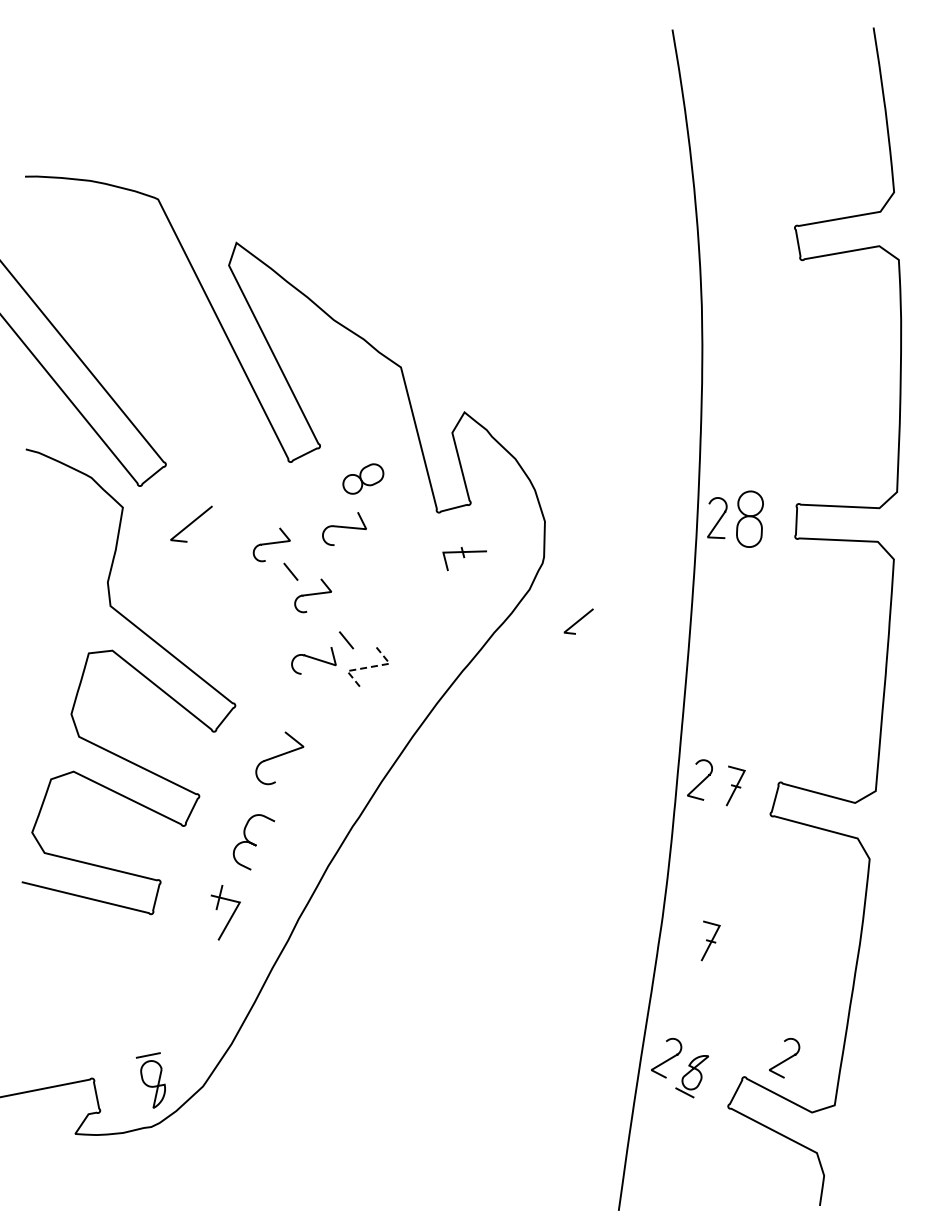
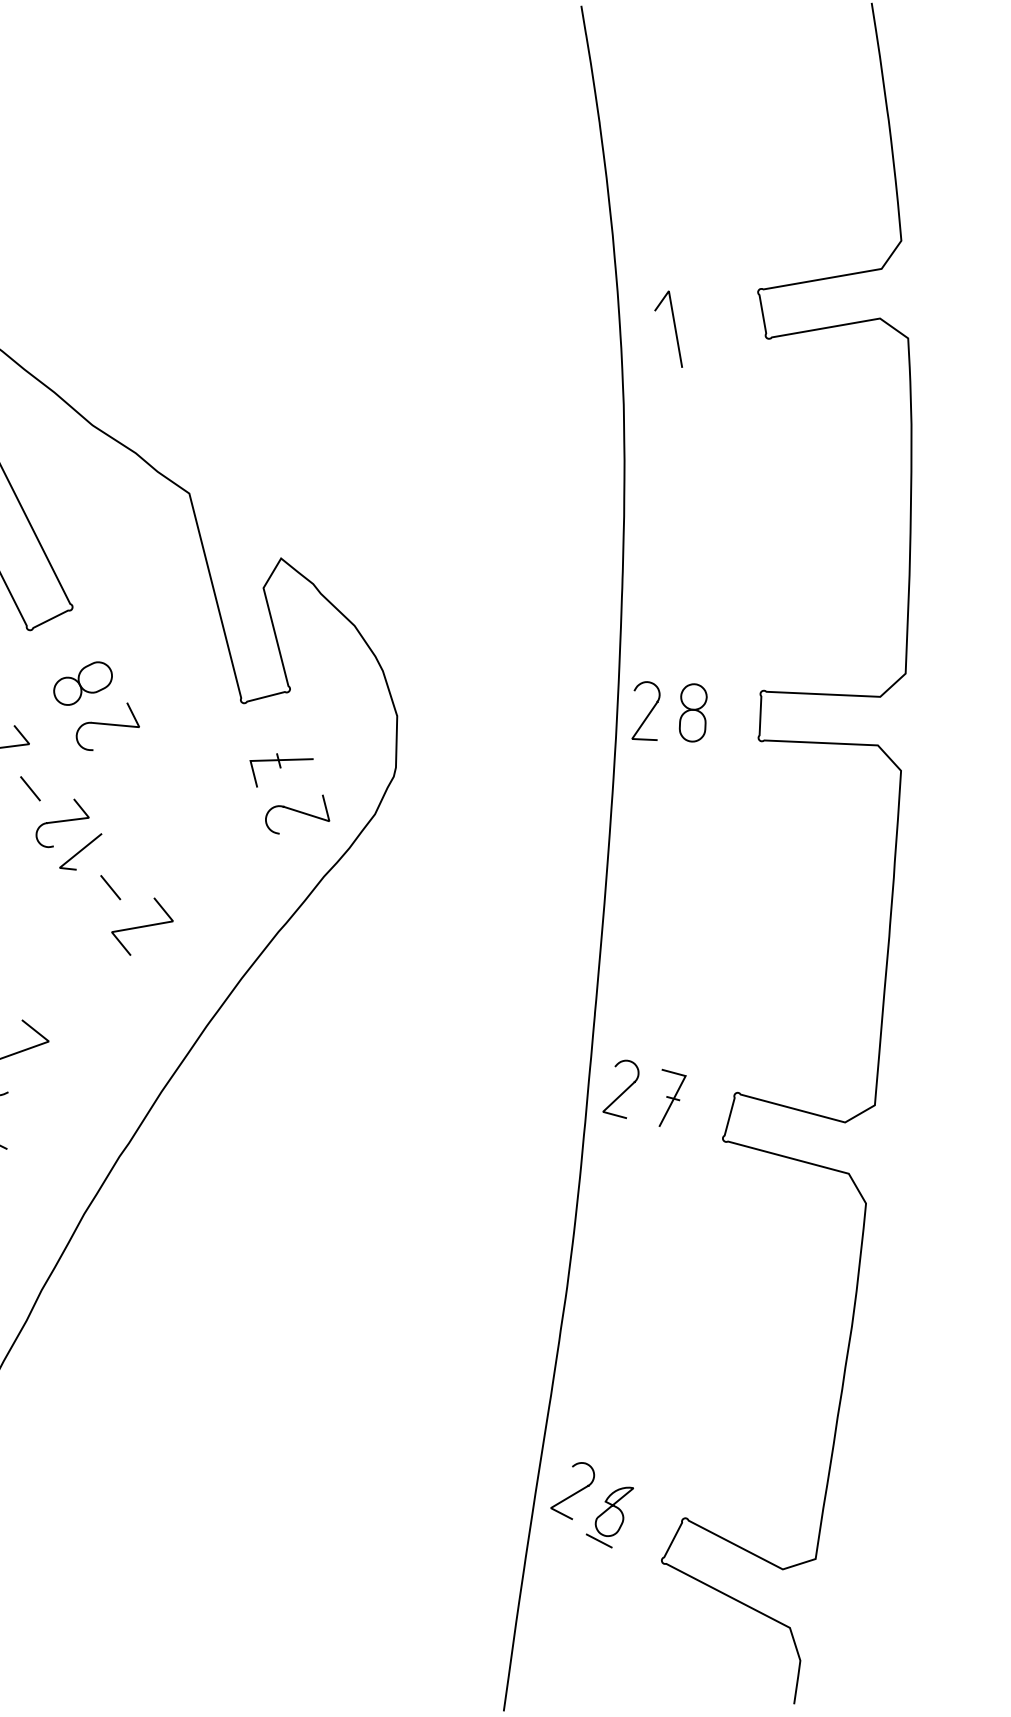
line: (736, 253) -> (673, 329), added
part: (363, 478) -> (83, 682), moved
part: (749, 519) -> (692, 713), size x0.71
line: (578, 621) -> (80, 851), moved
curve: (313, 659) -> (296, 812), moved
line: (368, 667) -> (142, 926), dashed -> solid
part: (710, 940) -> (636, 1321), removed
curve: (786, 1058) -> (745, 1491), removed

